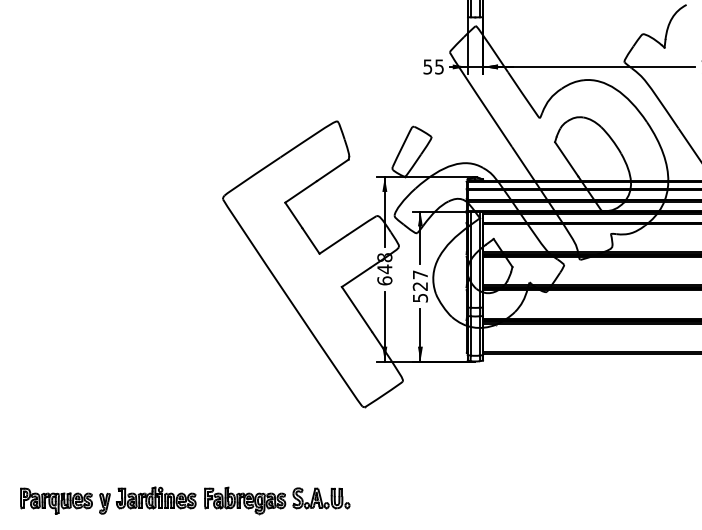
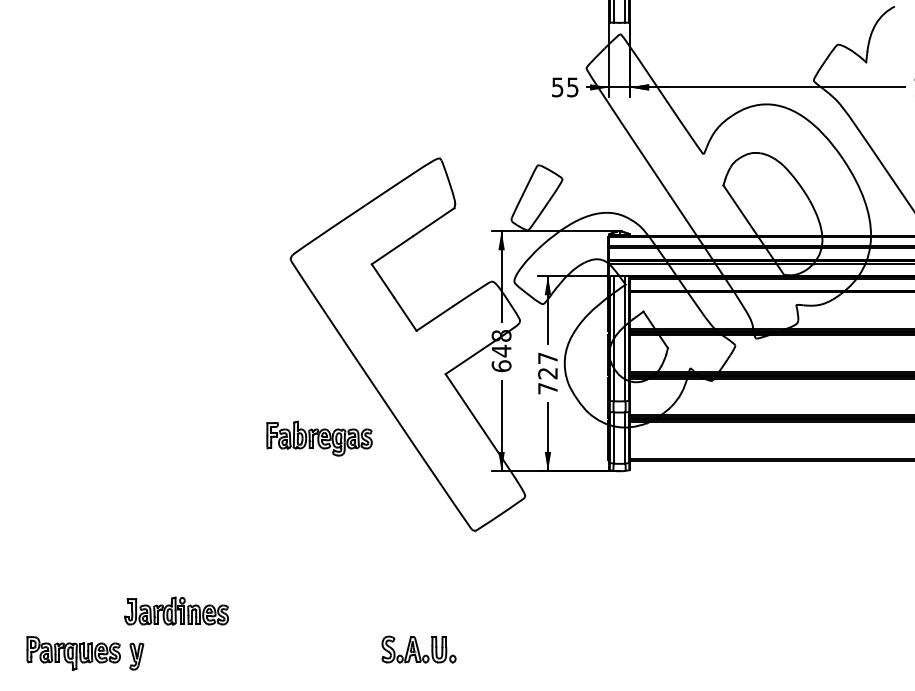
text: (420, 297) -> (547, 388), 527 -> 727
part: (156, 497) -> (176, 610), moved
part: (245, 500) -> (319, 438), moved

